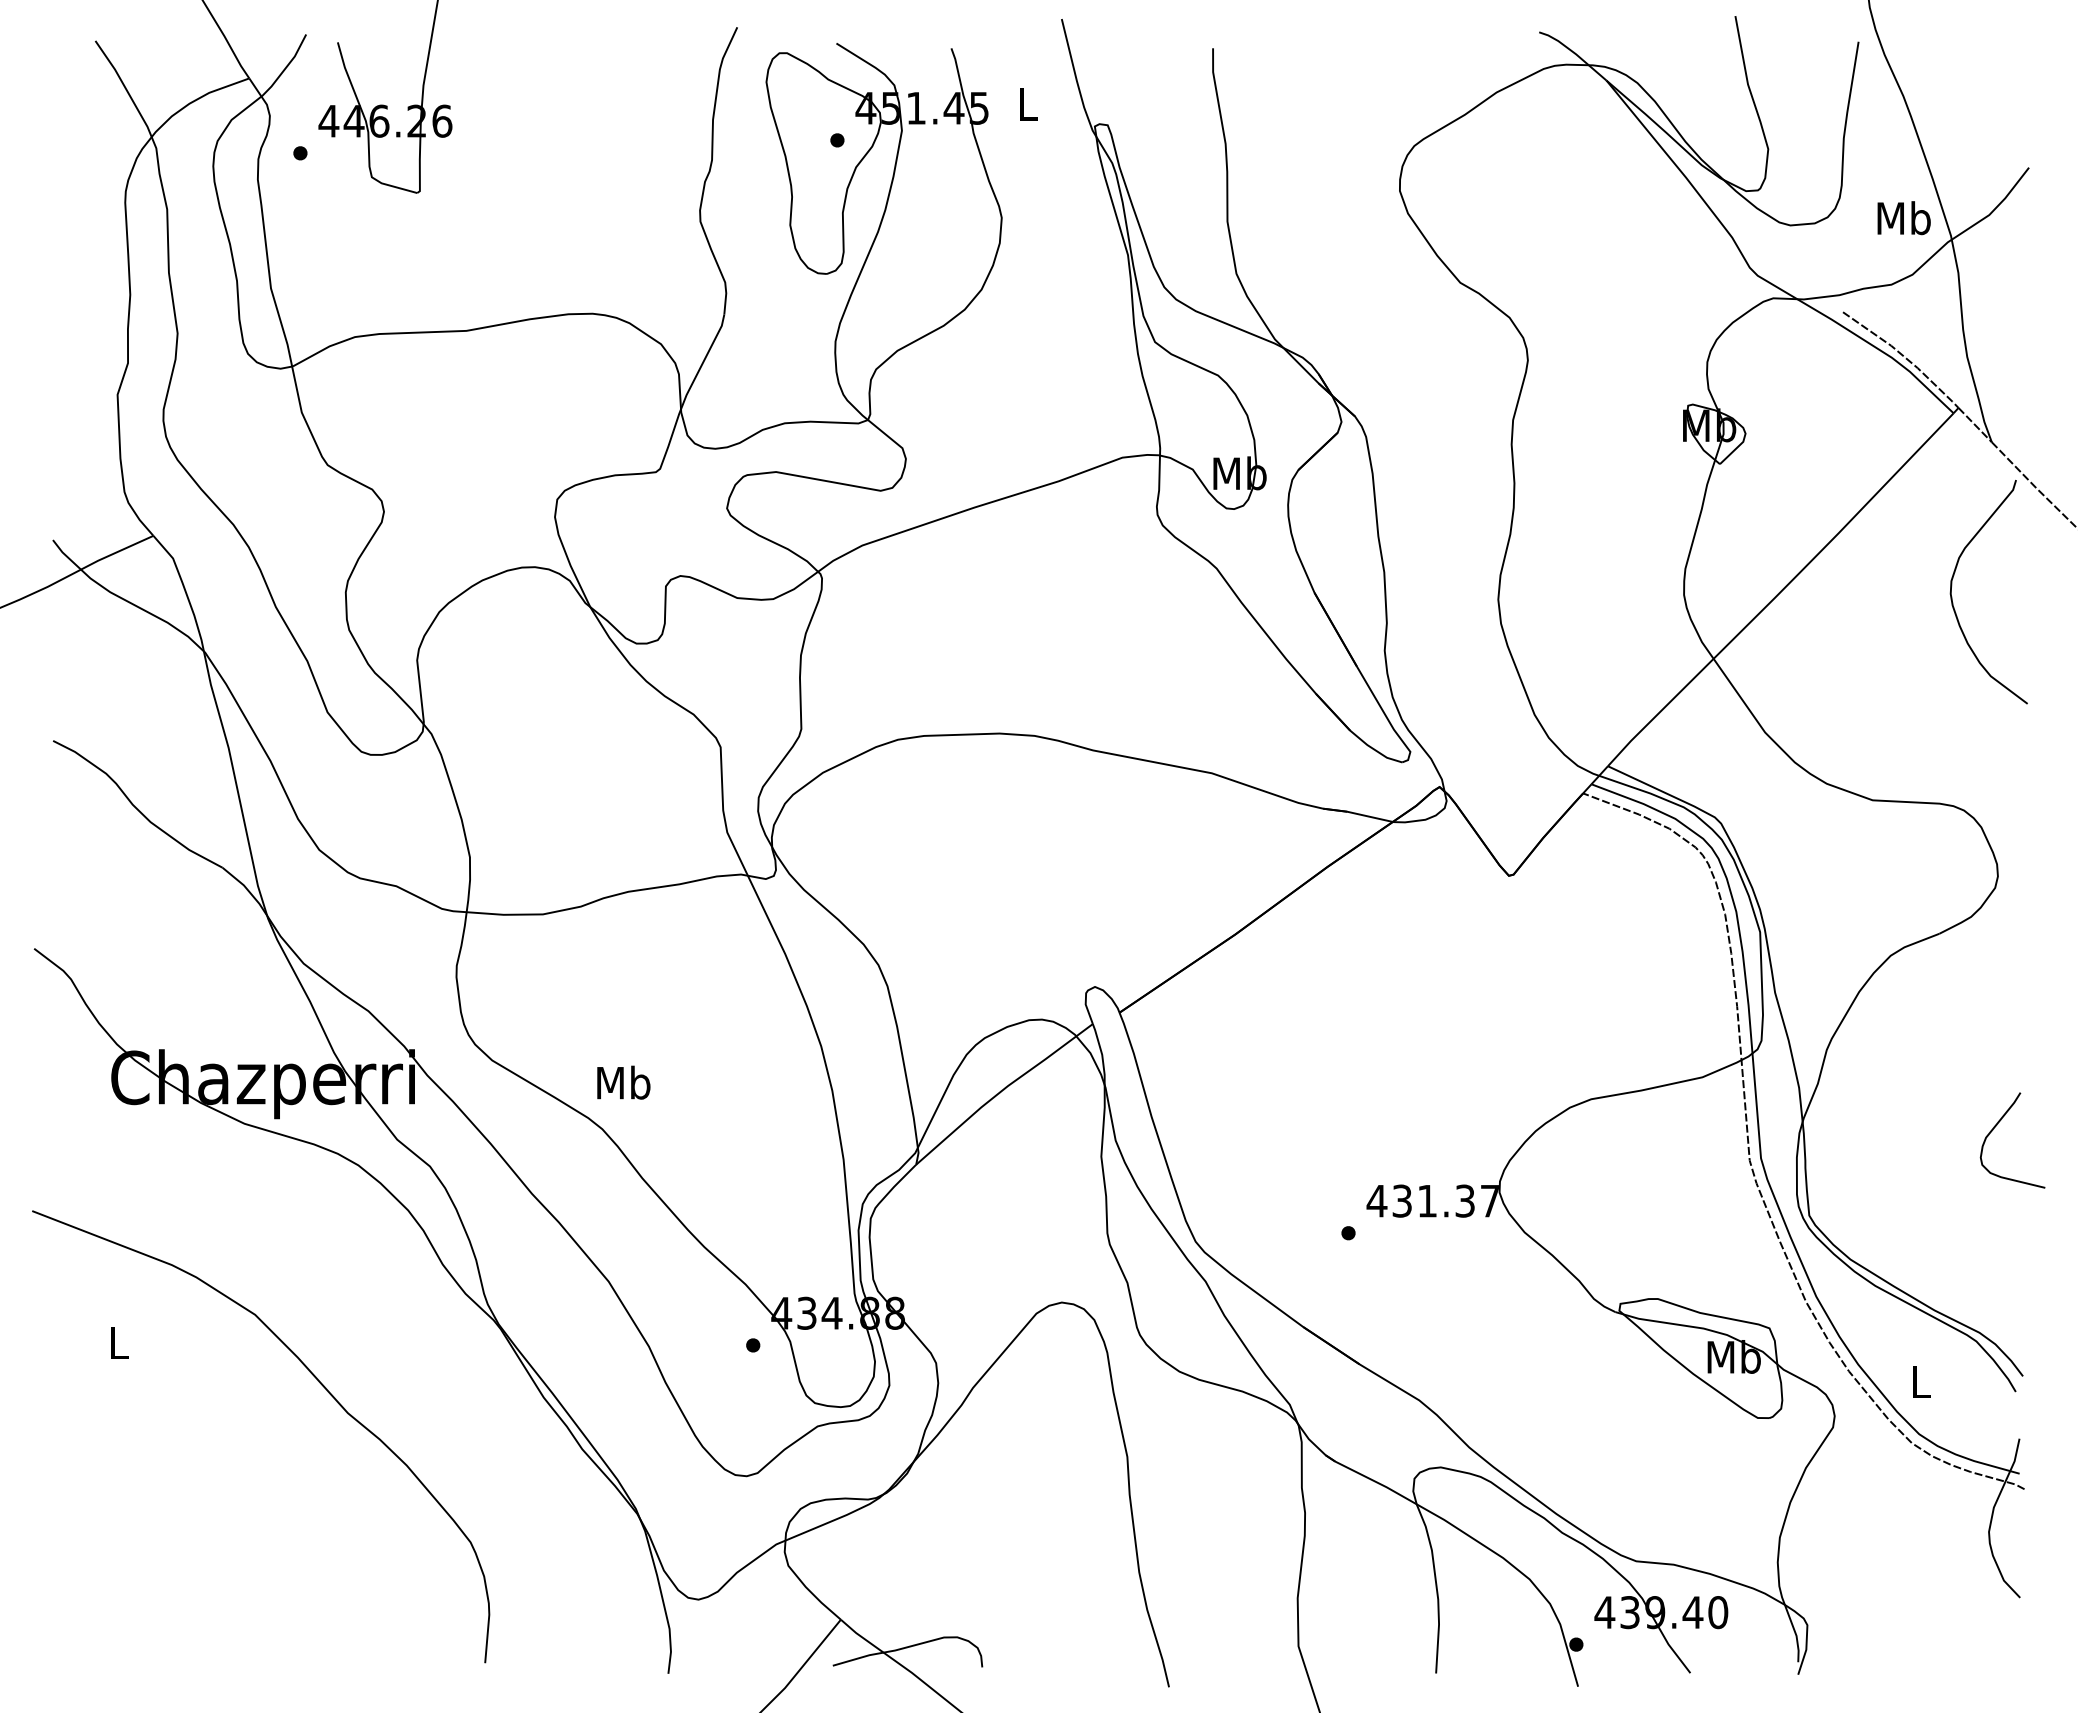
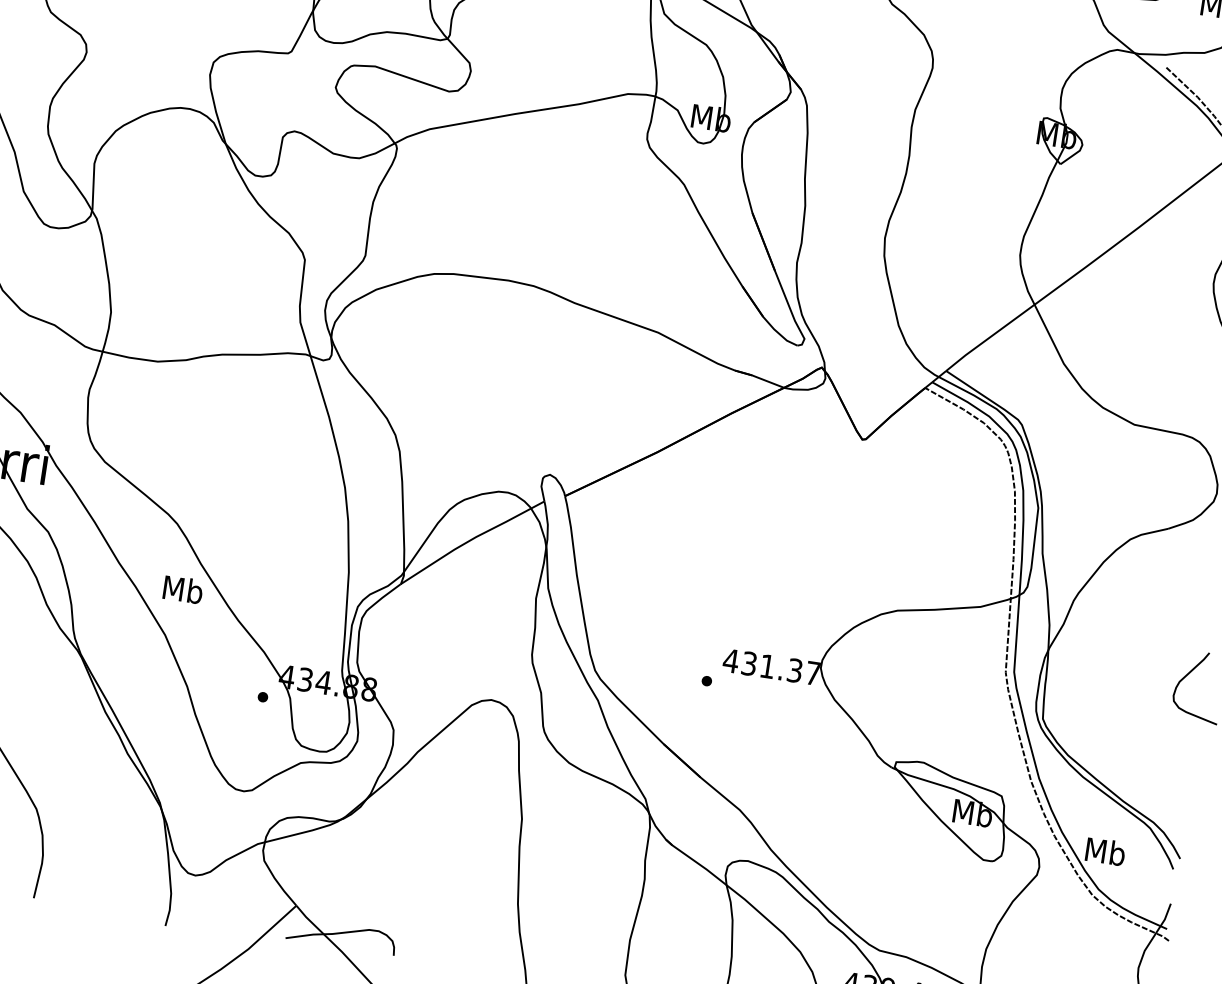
text: (623, 1082) -> (183, 589), moved
text: (1920, 1381) -> (1105, 851), L -> Mb

